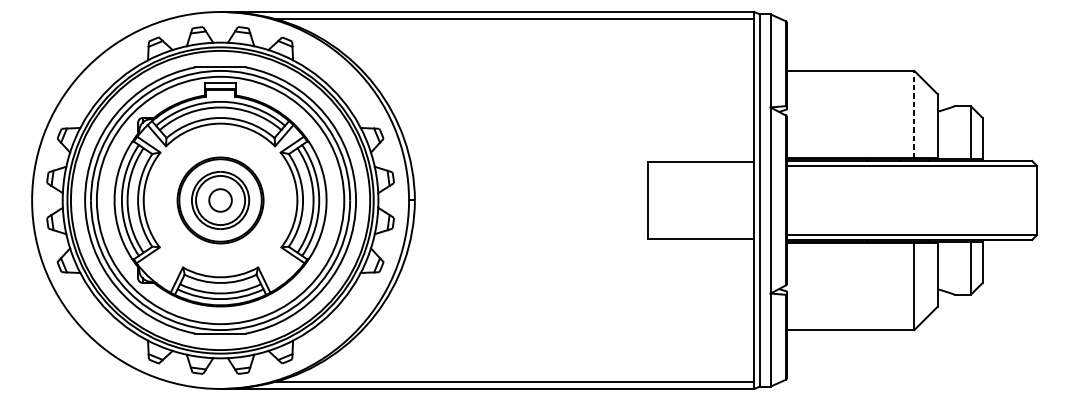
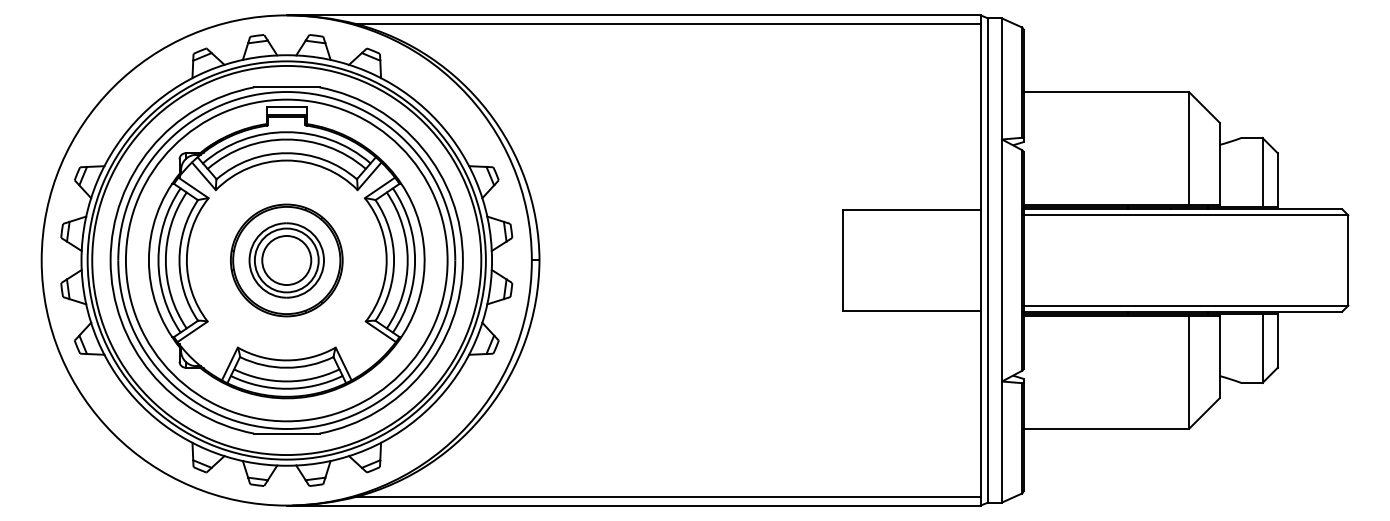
line: (914, 114) -> (1188, 148), dashed -> solid
circle: (220, 200) -> (286, 260), size x1.67

